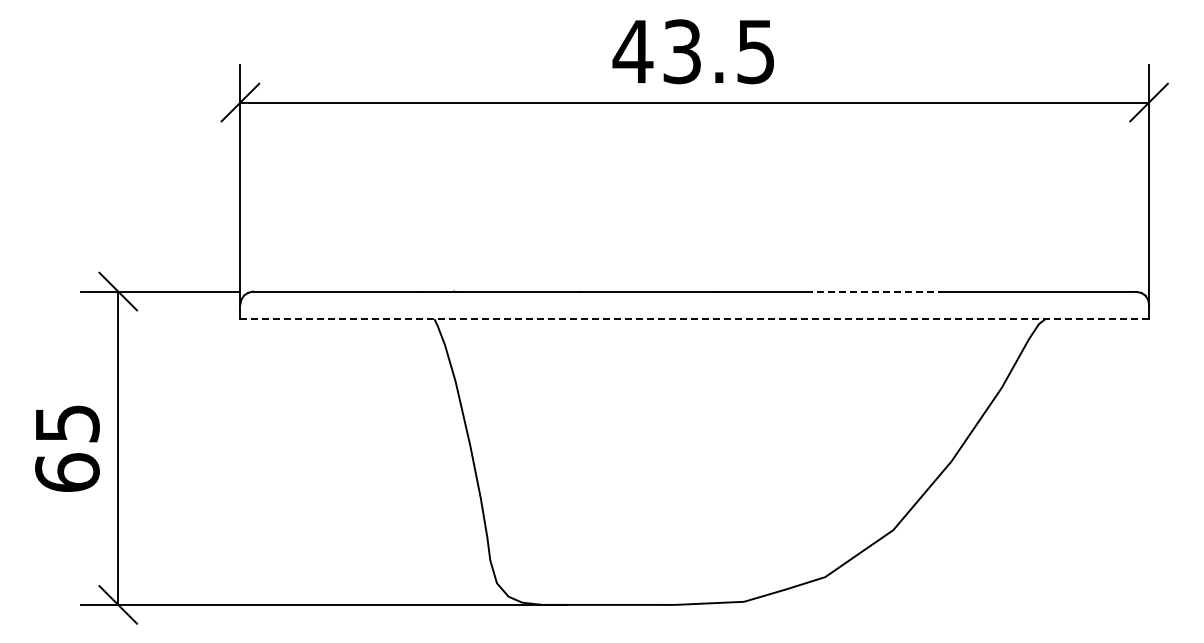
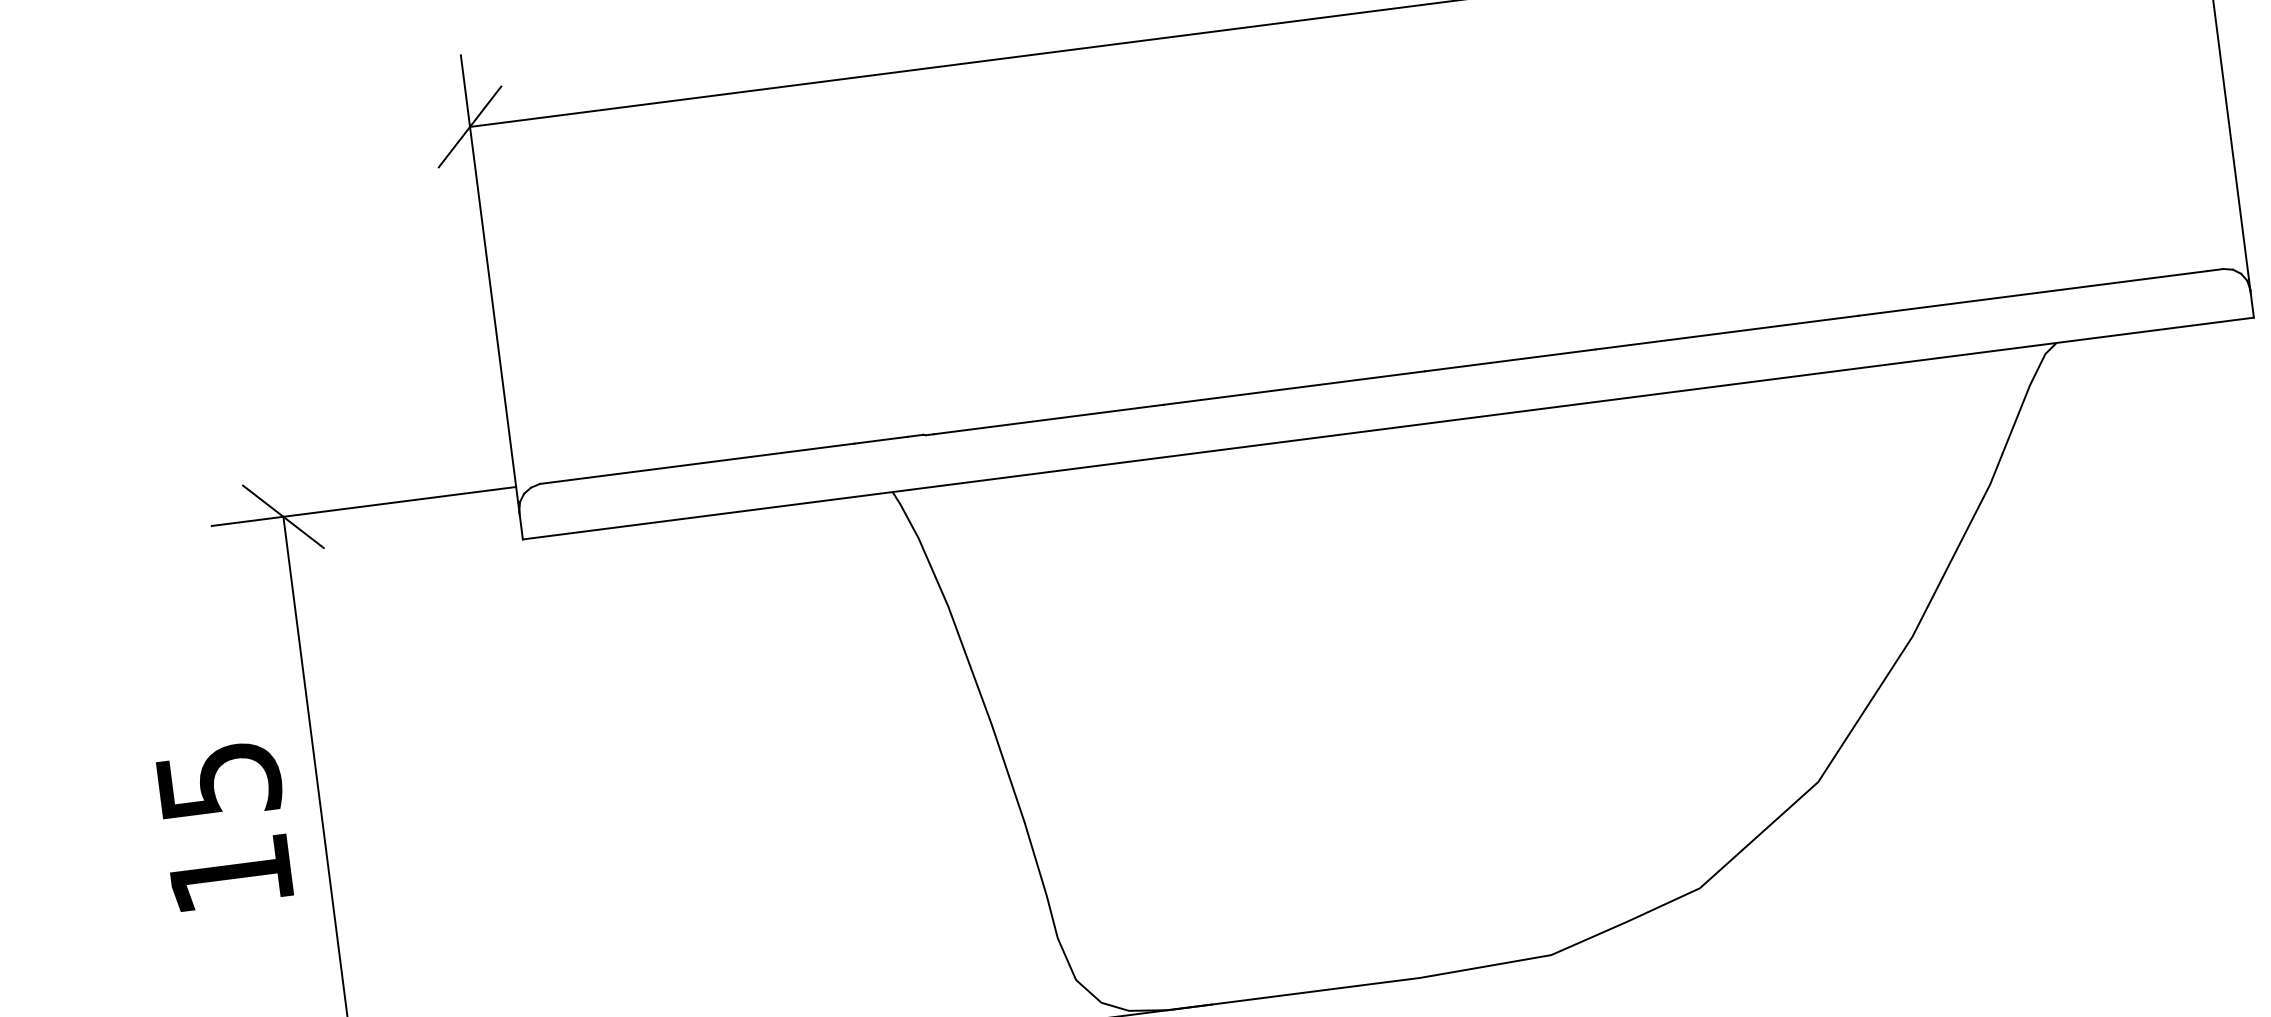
line: (875, 291) -> (1725, 331), dashed -> solid
line: (695, 319) -> (1389, 429), dashed -> solid
text: (67, 472) -> (230, 873), 65 -> 15

